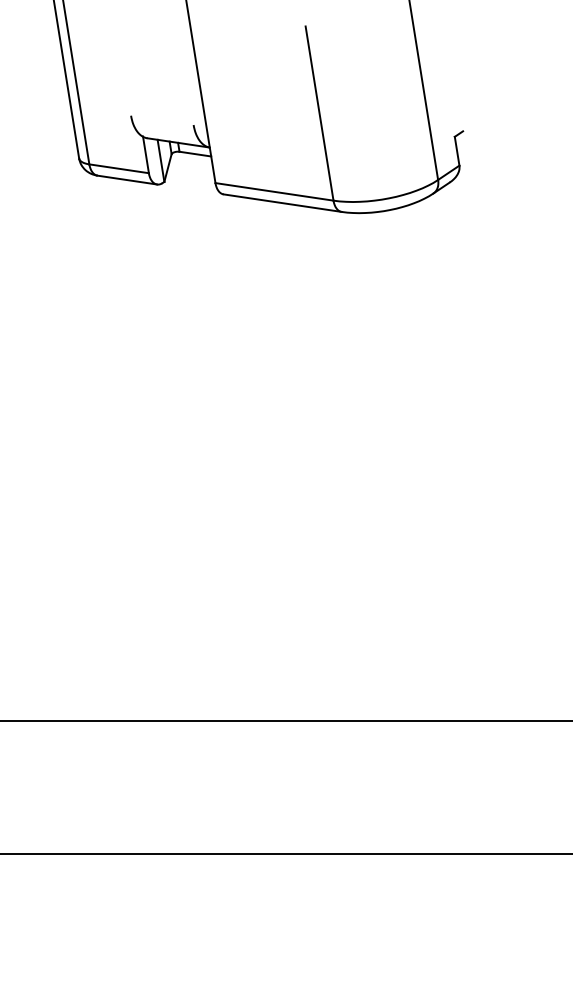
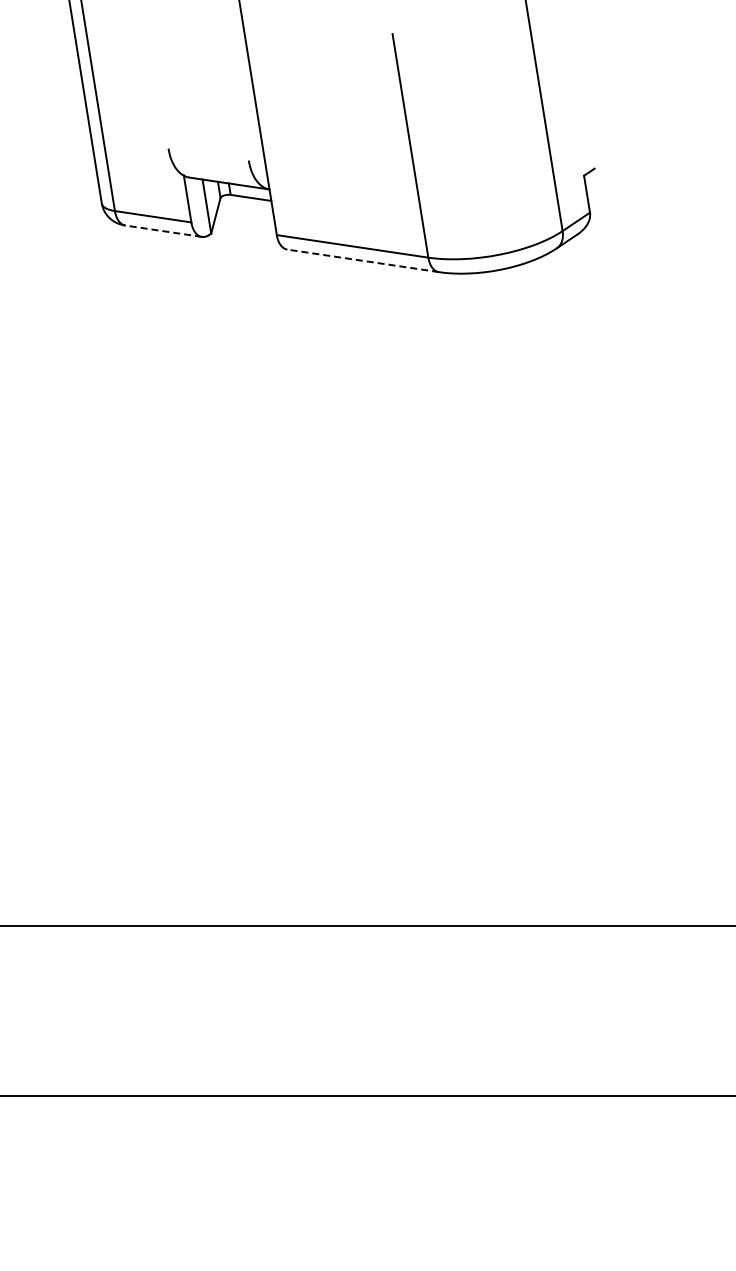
line: (127, 180) -> (163, 231), solid -> dashed
line: (282, 202) -> (363, 260), solid -> dashed

